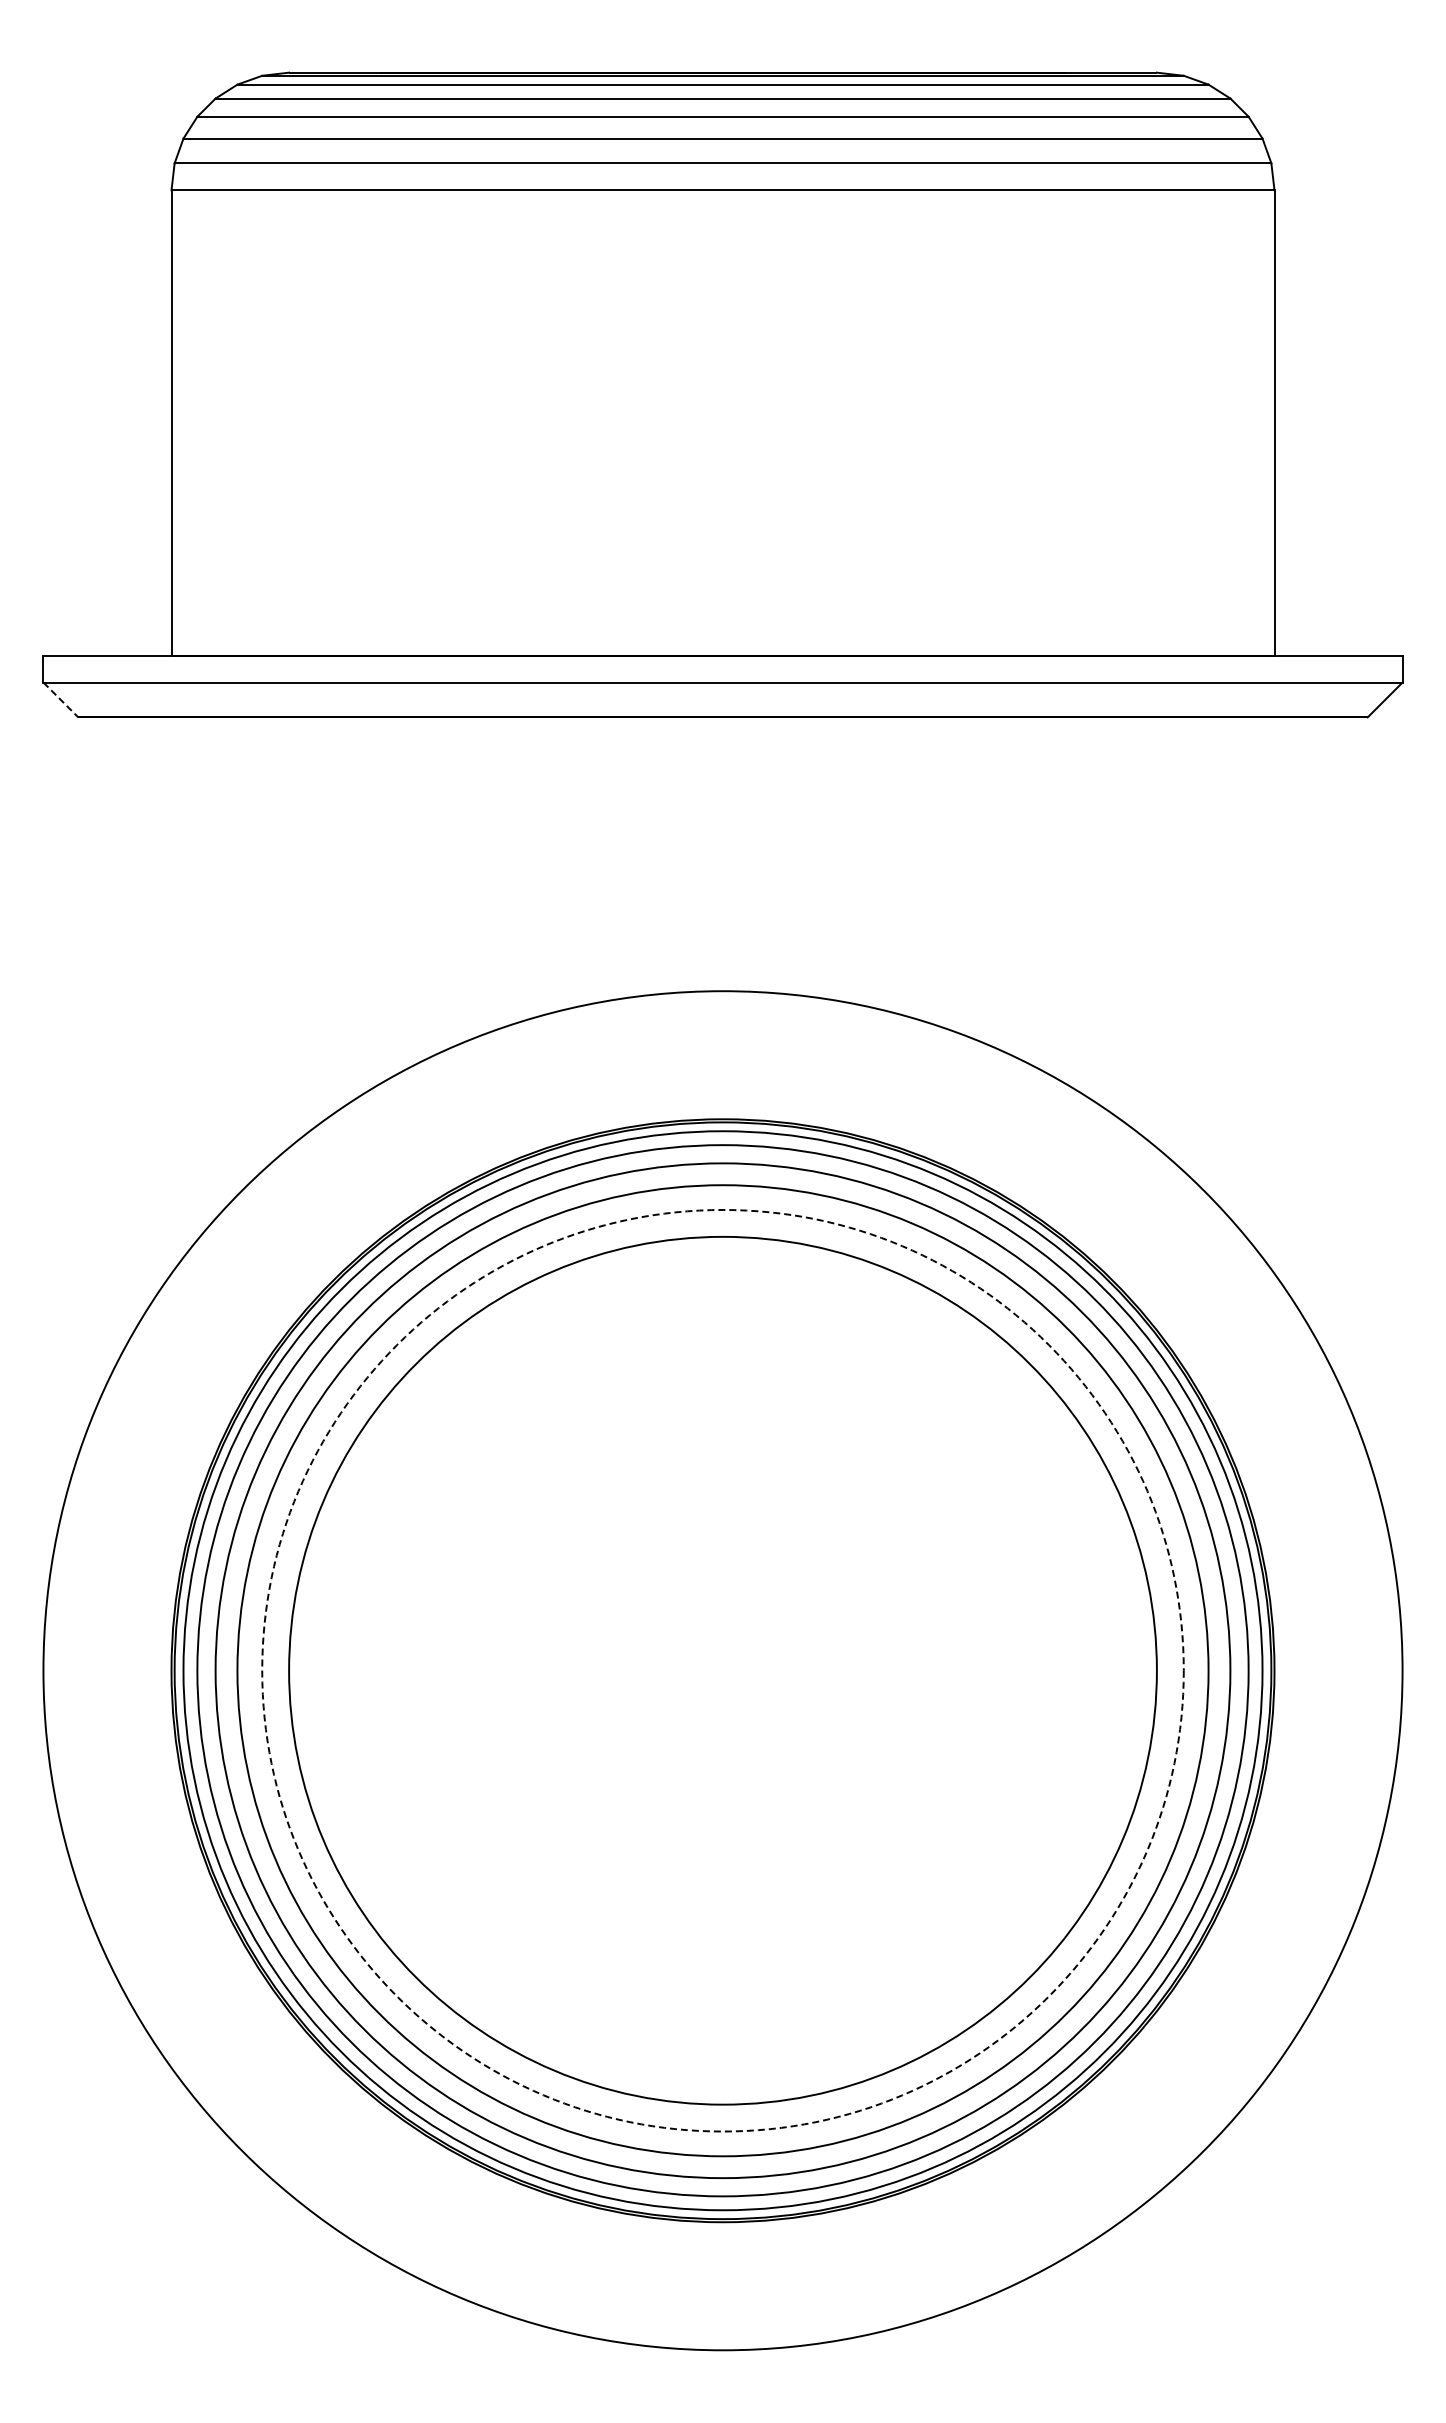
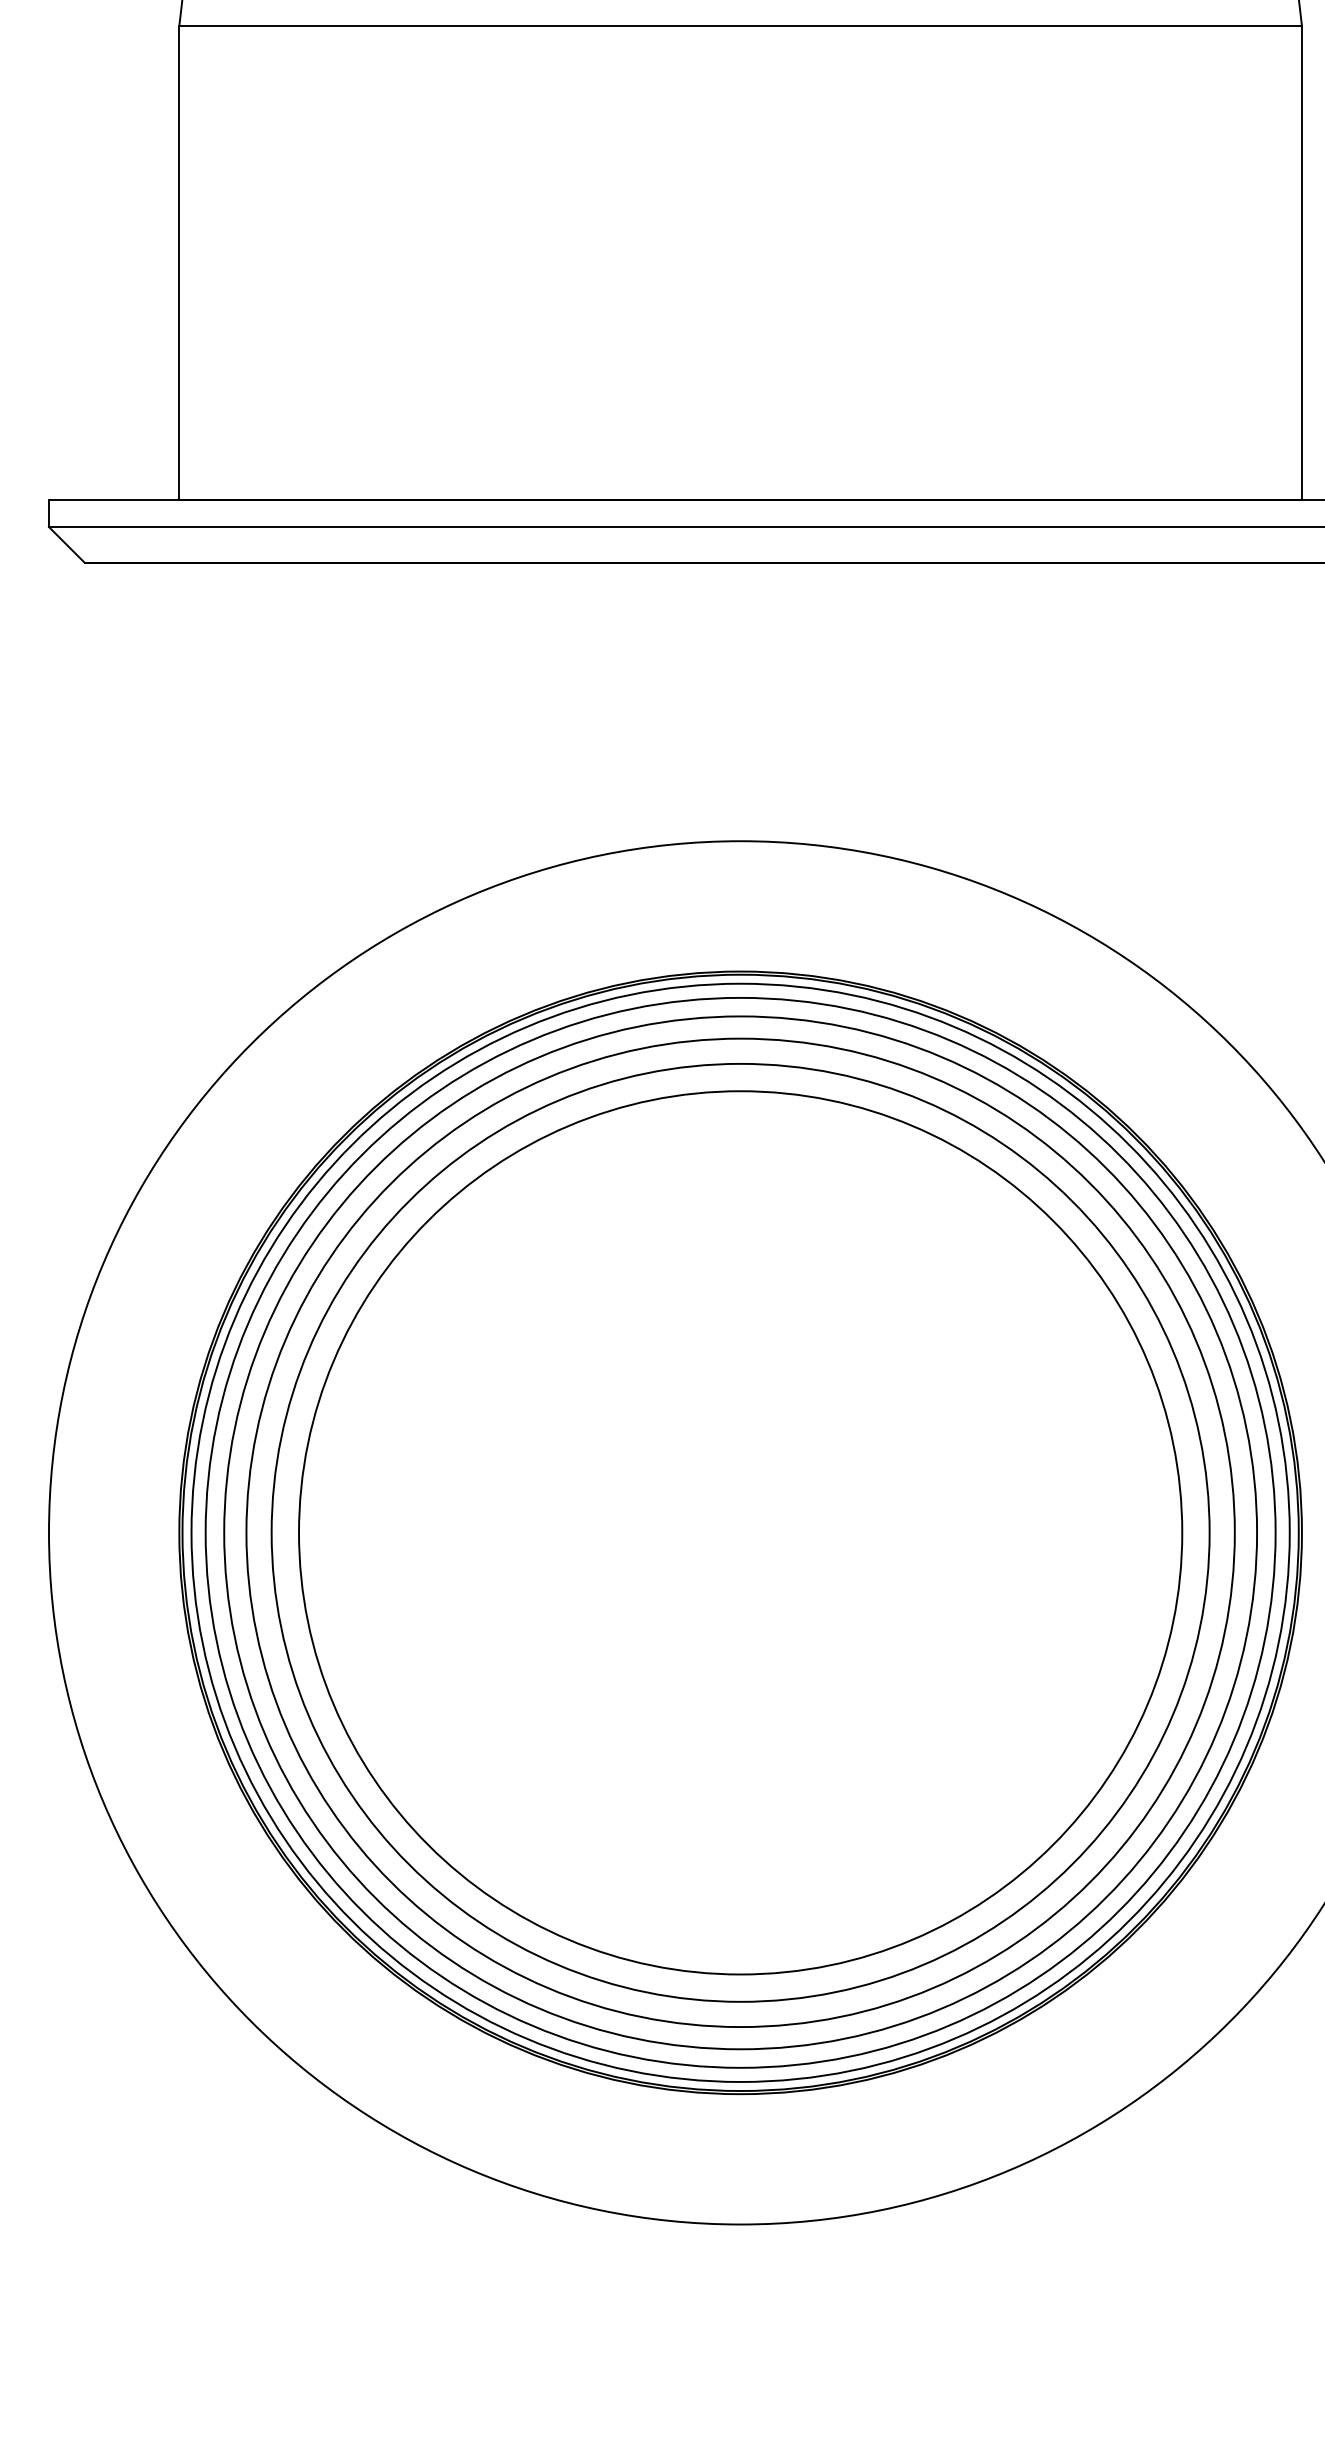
line: (60, 699) -> (66, 544), dashed -> solid
circle: (722, 1670) -> (740, 1532), dashed -> solid

